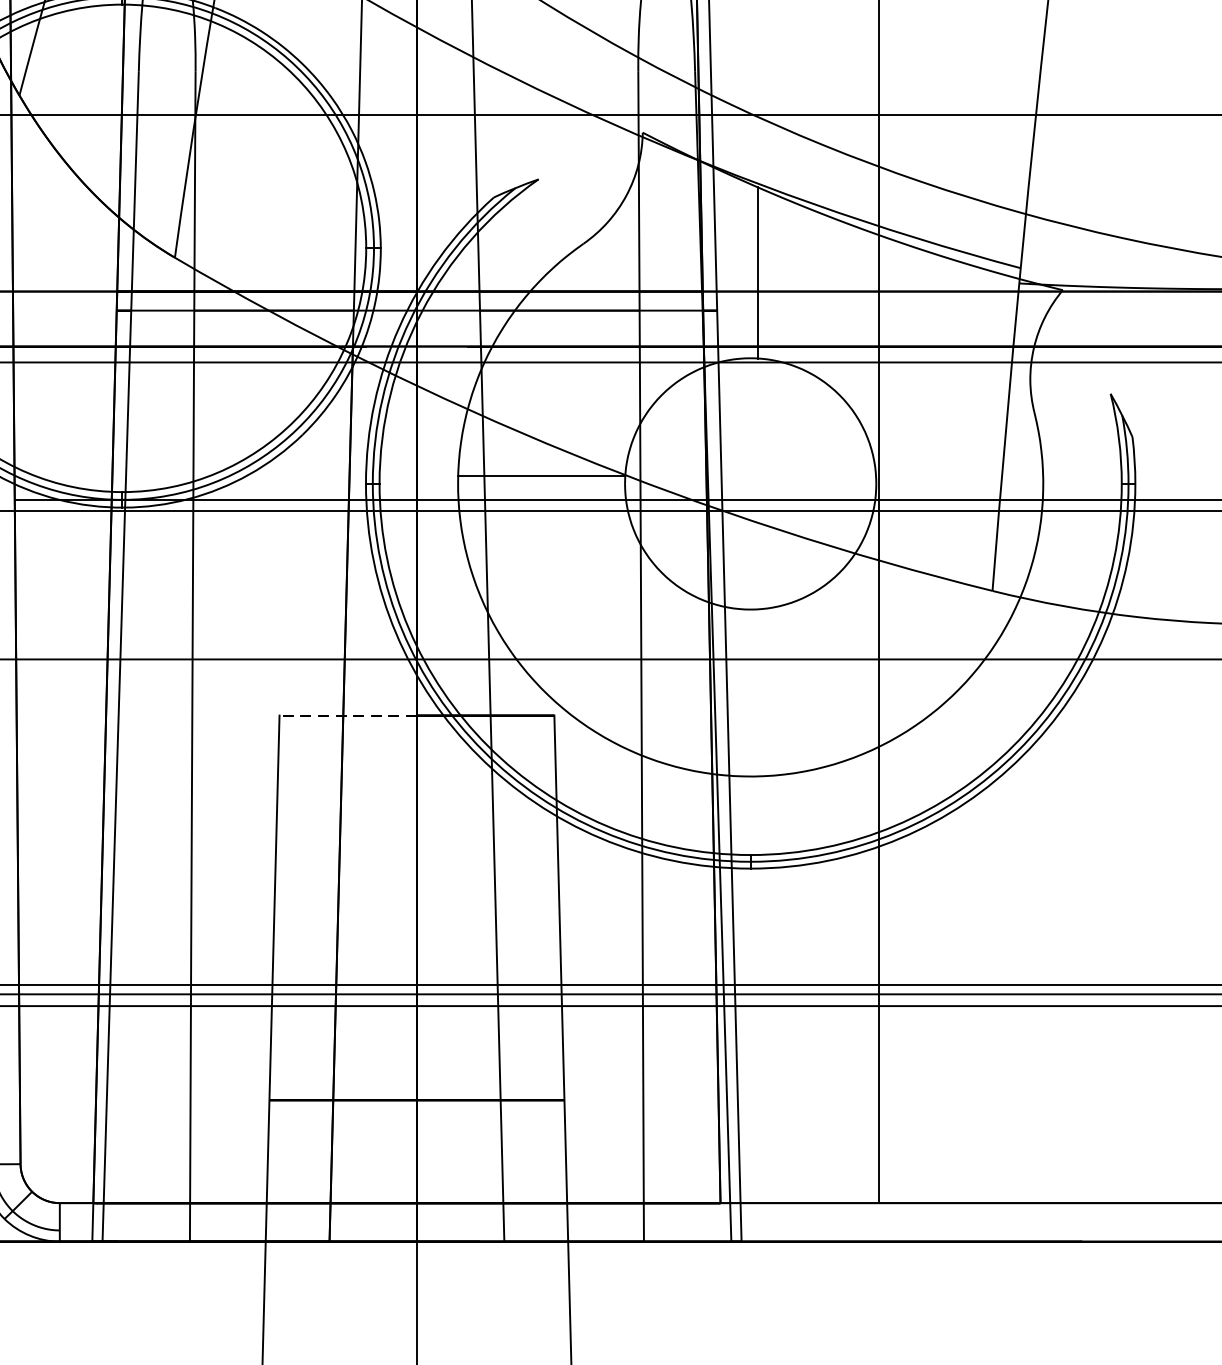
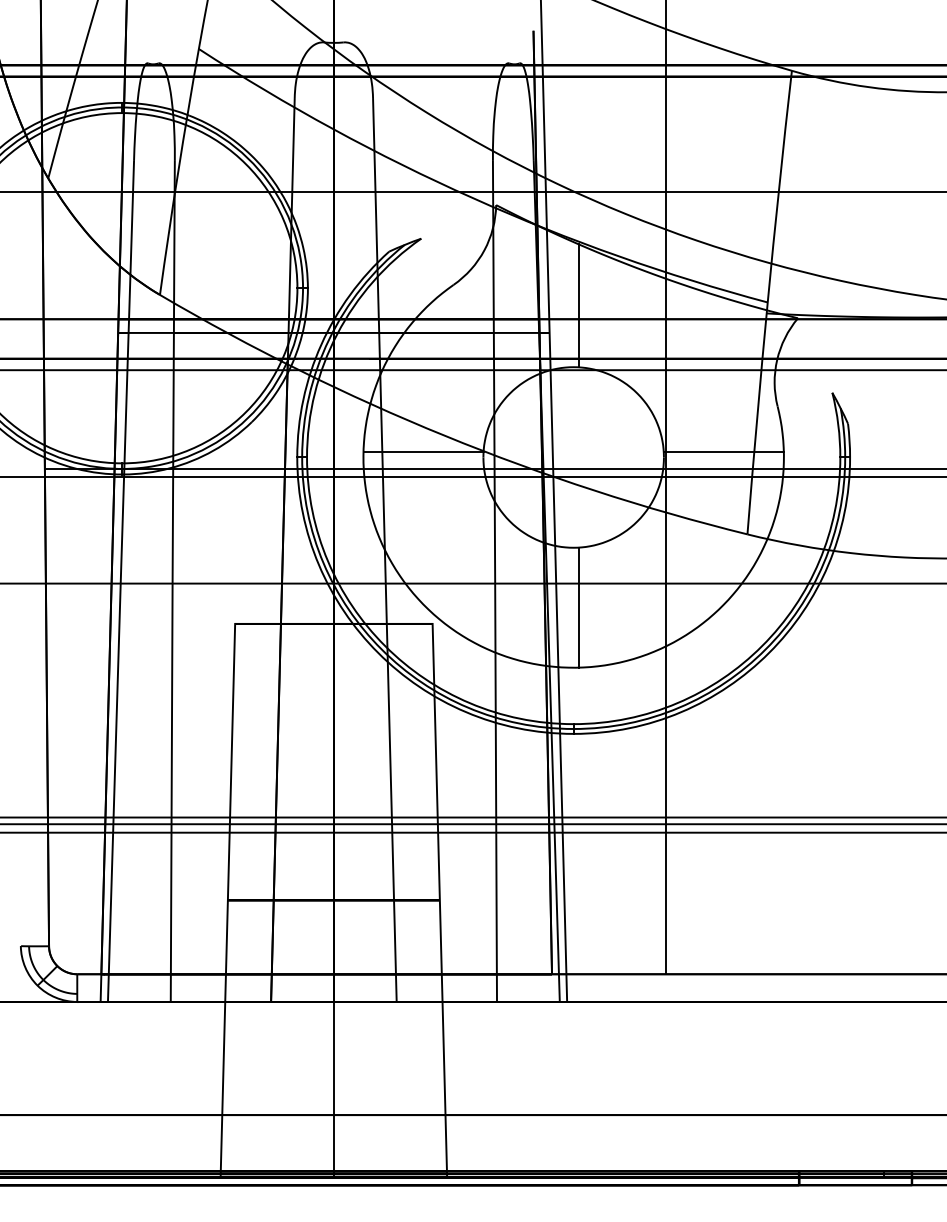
line: (959, 476) -> (723, 452), added
line: (757, 692) -> (578, 607), added
arc: (280, 714) -> (235, 623), dashed -> solid

